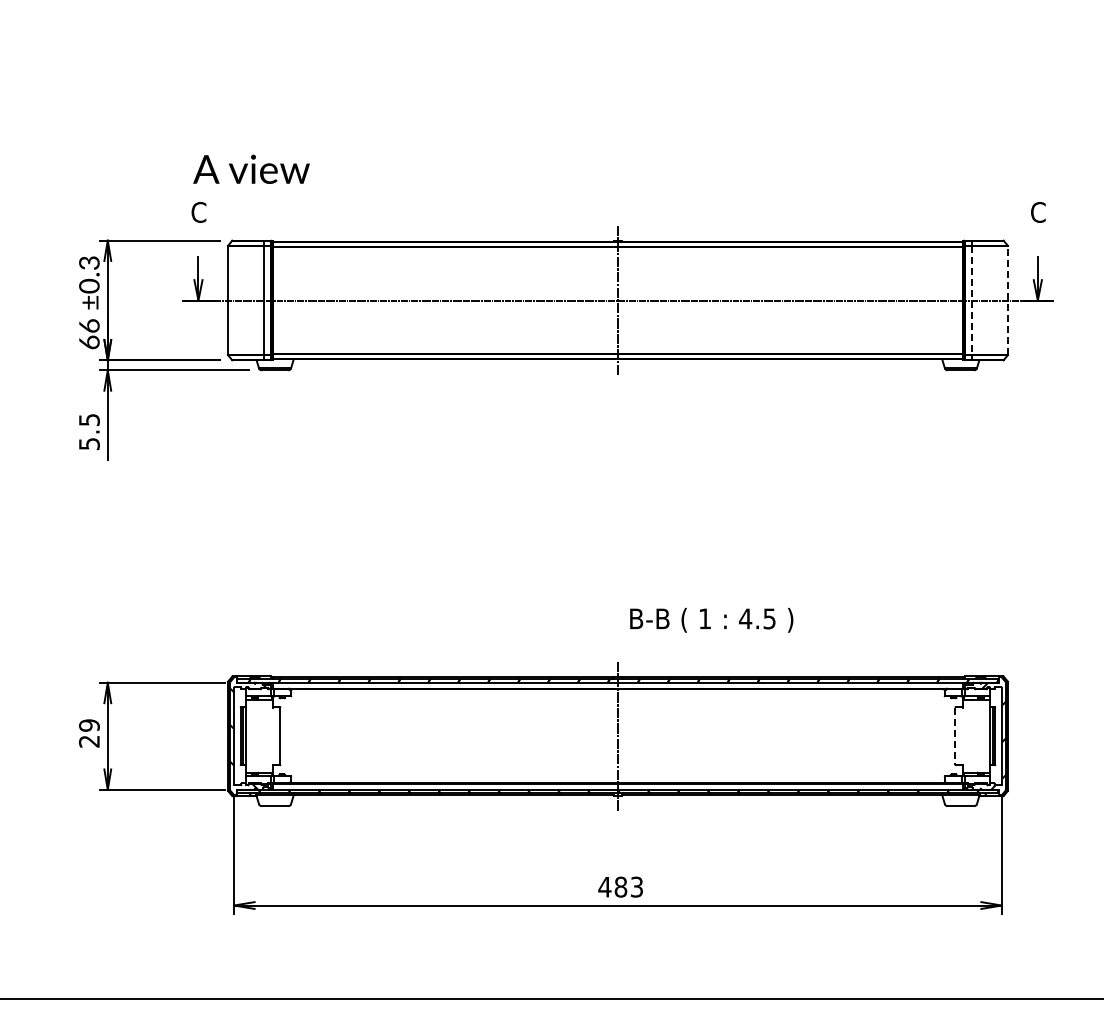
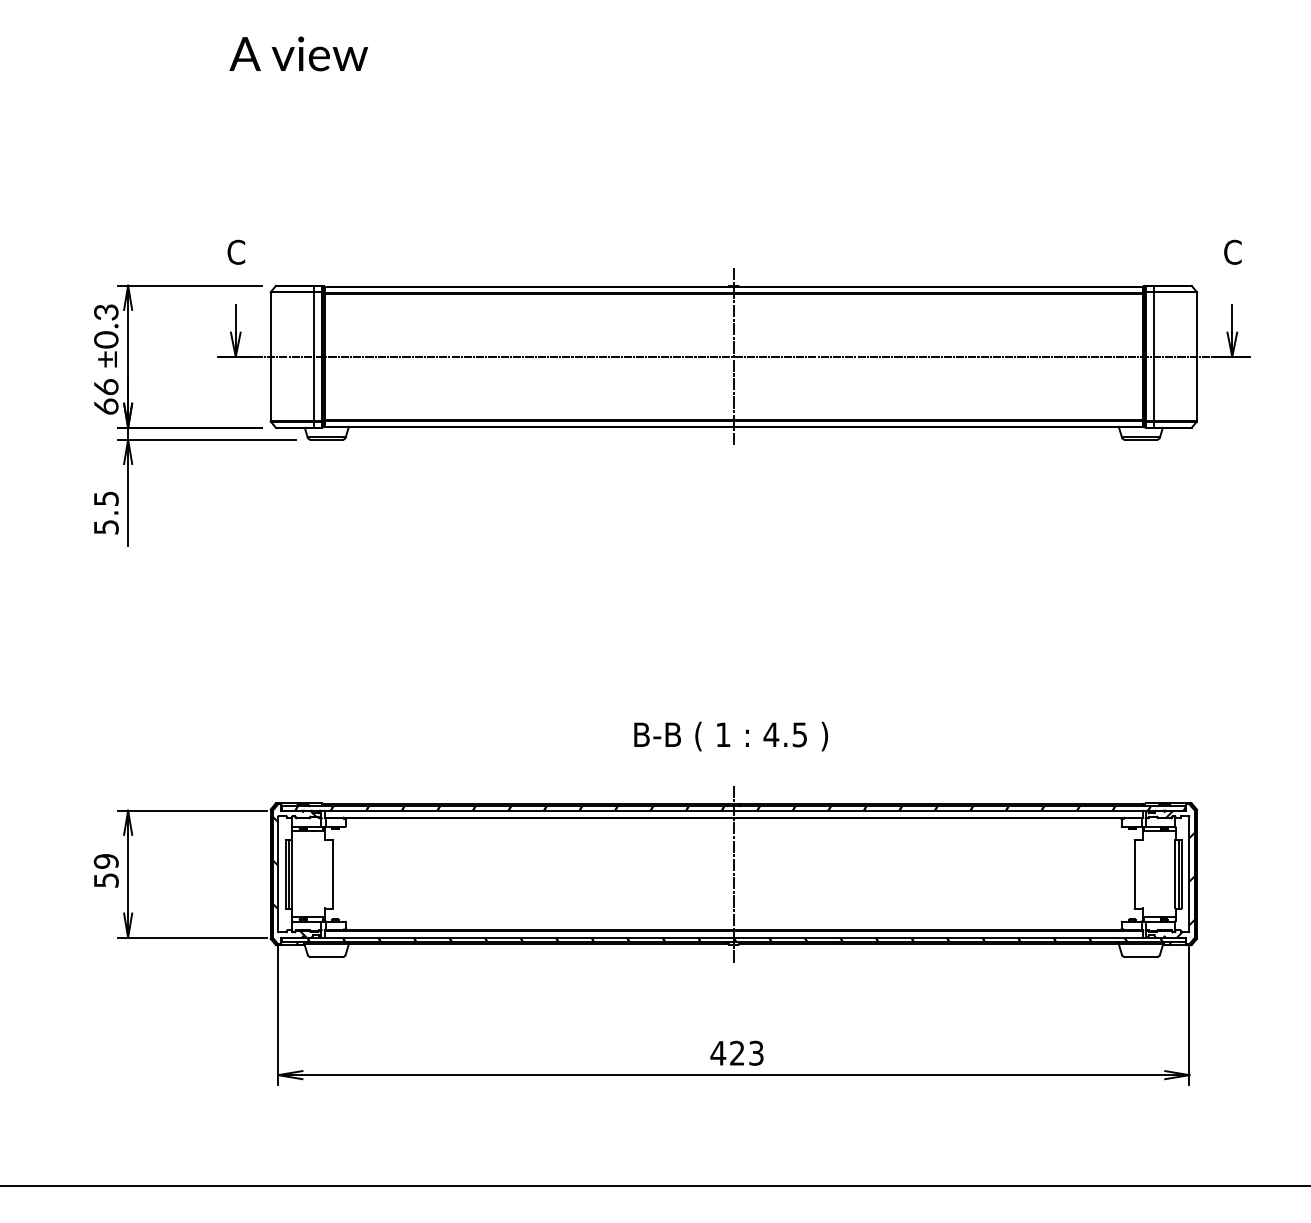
text: (251, 168) -> (298, 52), moved
line: (971, 300) -> (1153, 356), dashed -> solid
line: (1008, 300) -> (1197, 356), dashed -> solid
text: (711, 619) -> (730, 735), moved
line: (955, 736) -> (1134, 874), dashed -> solid
text: (88, 741) -> (105, 880), 29 -> 59
text: (620, 886) -> (736, 1052), 483 -> 423

